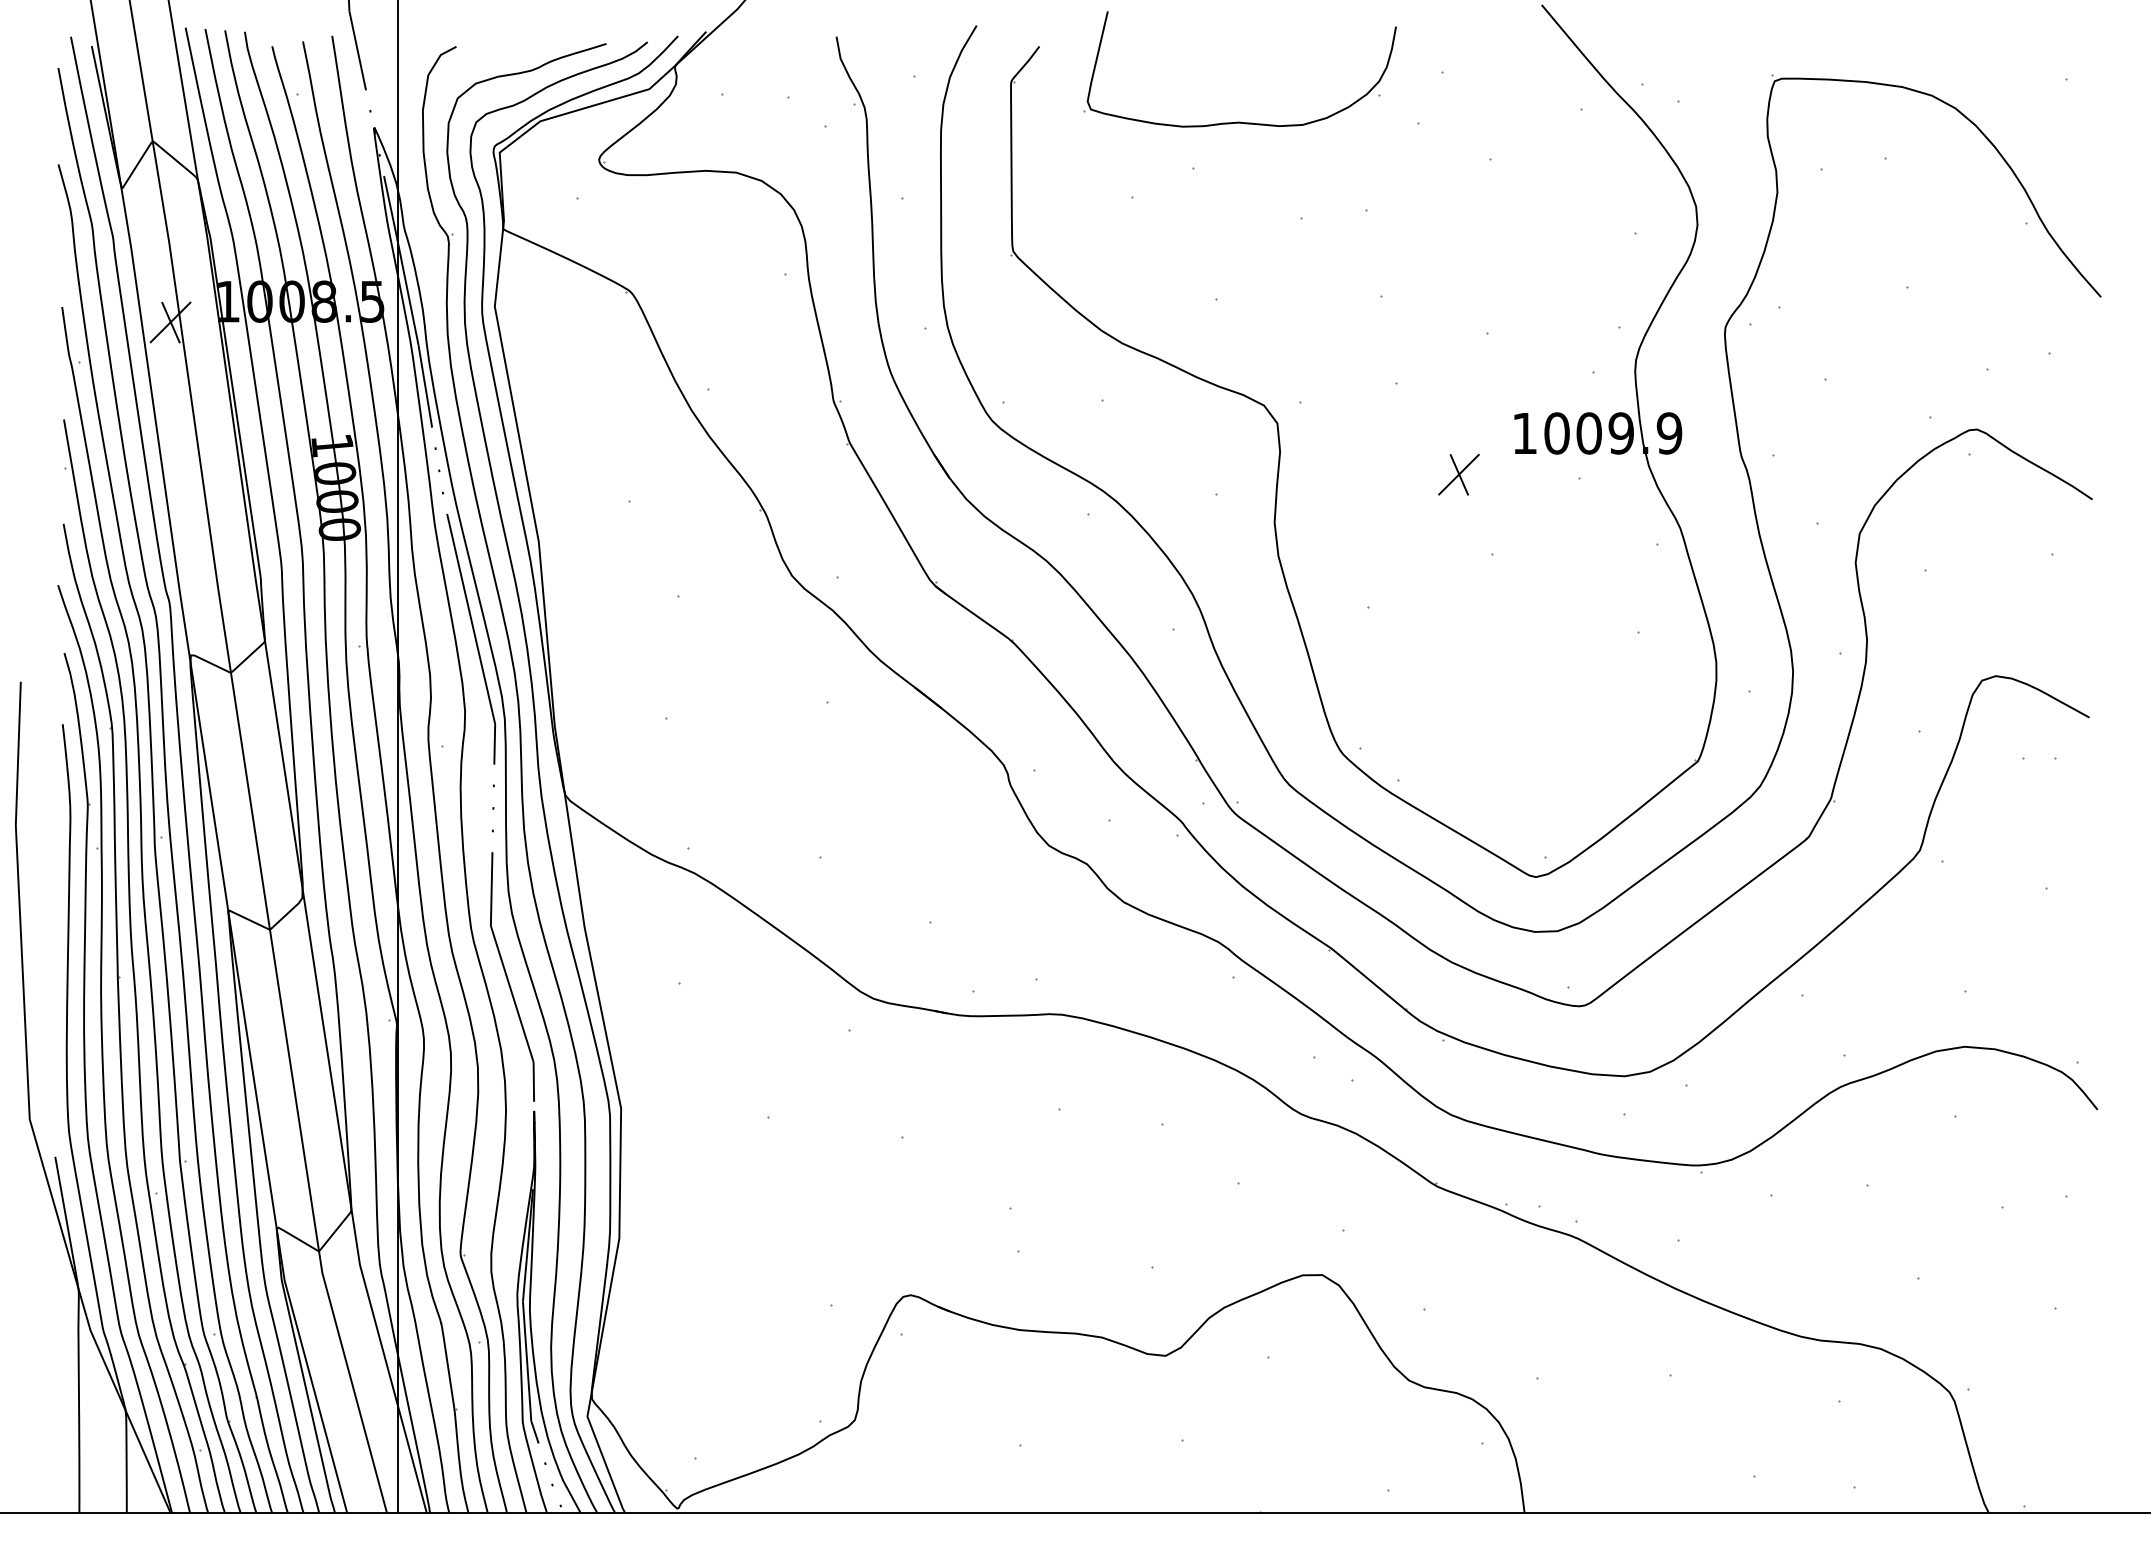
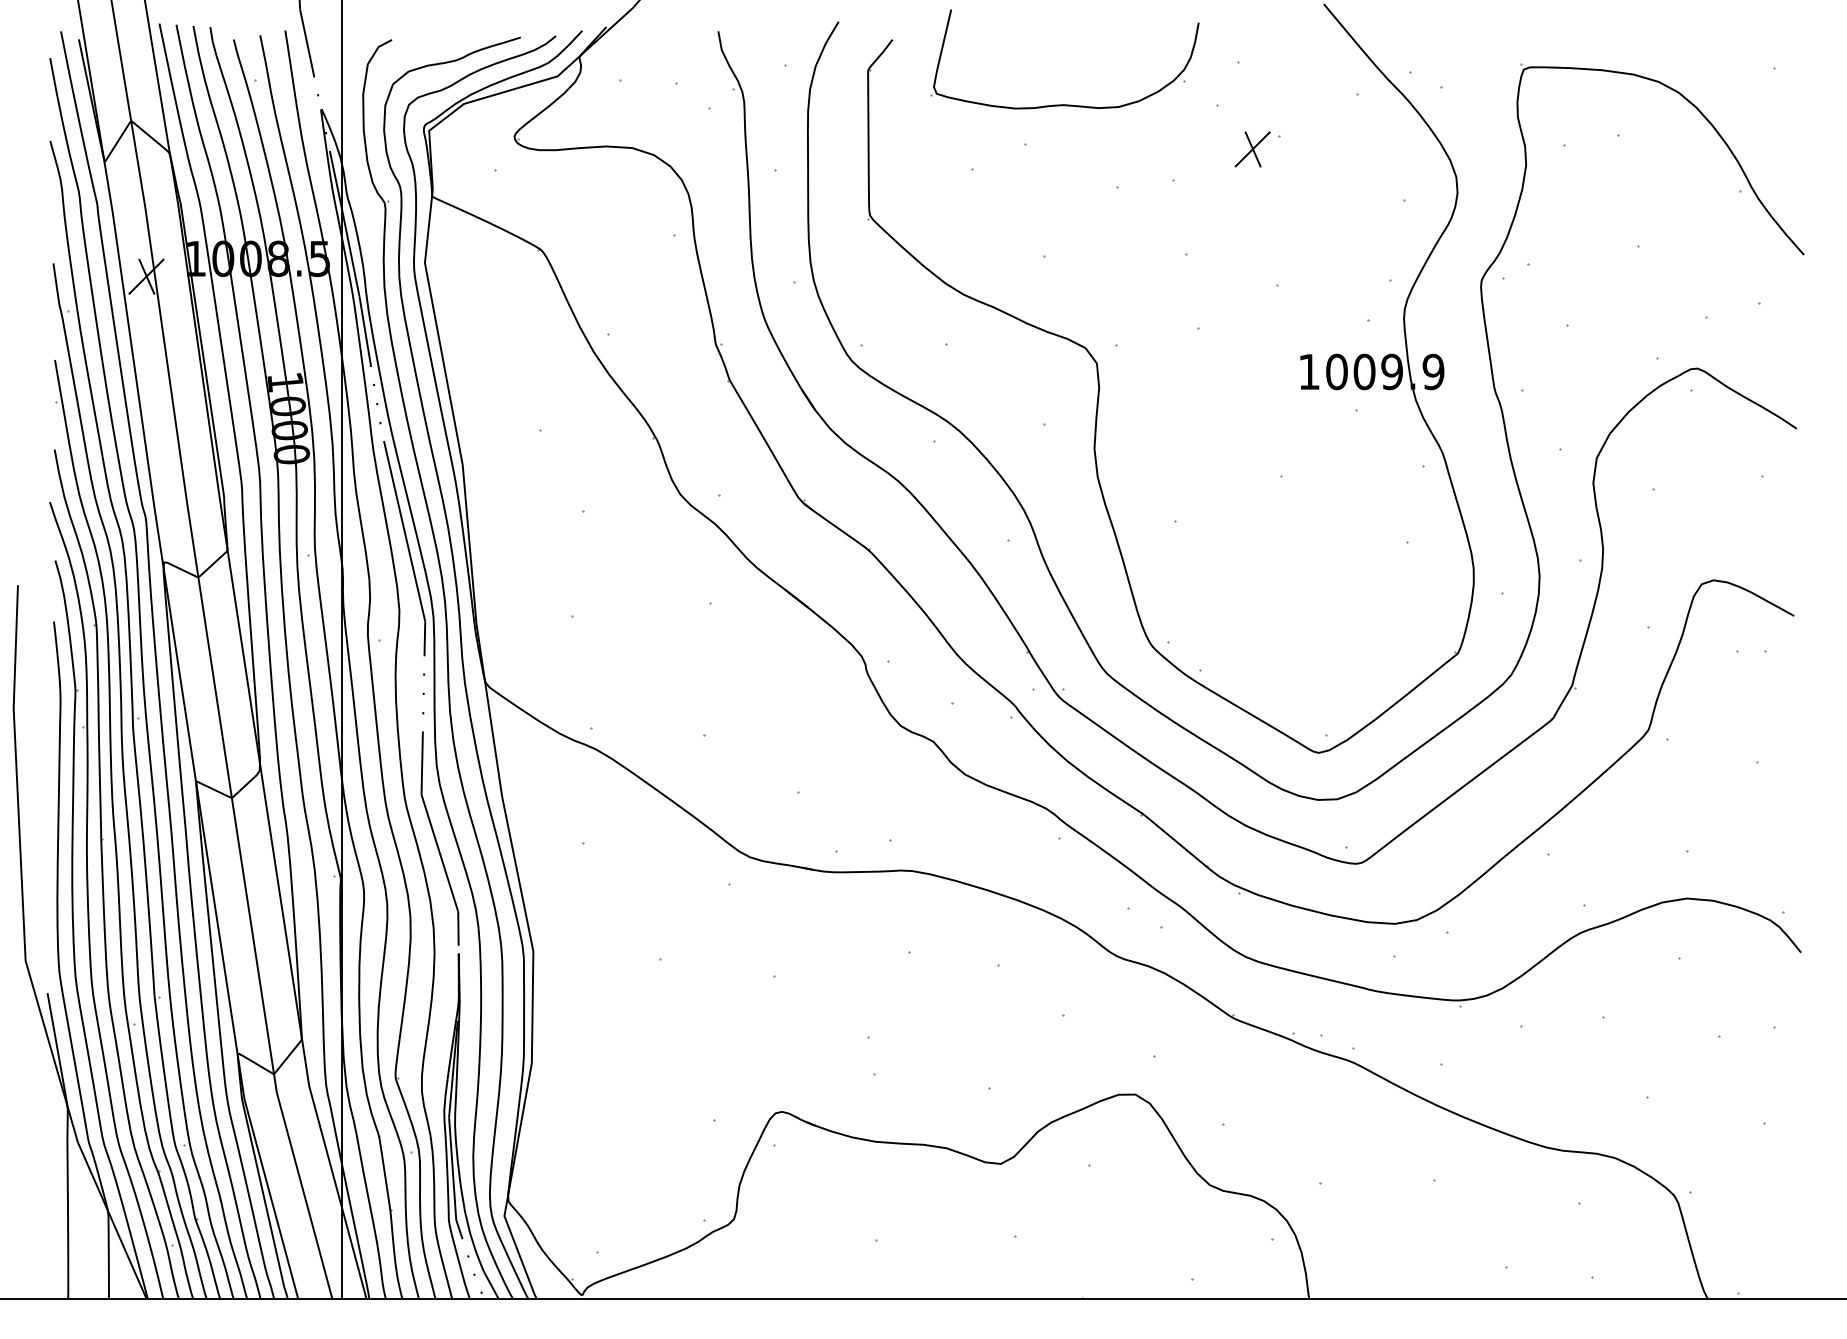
part: (1458, 474) -> (1252, 149), moved

